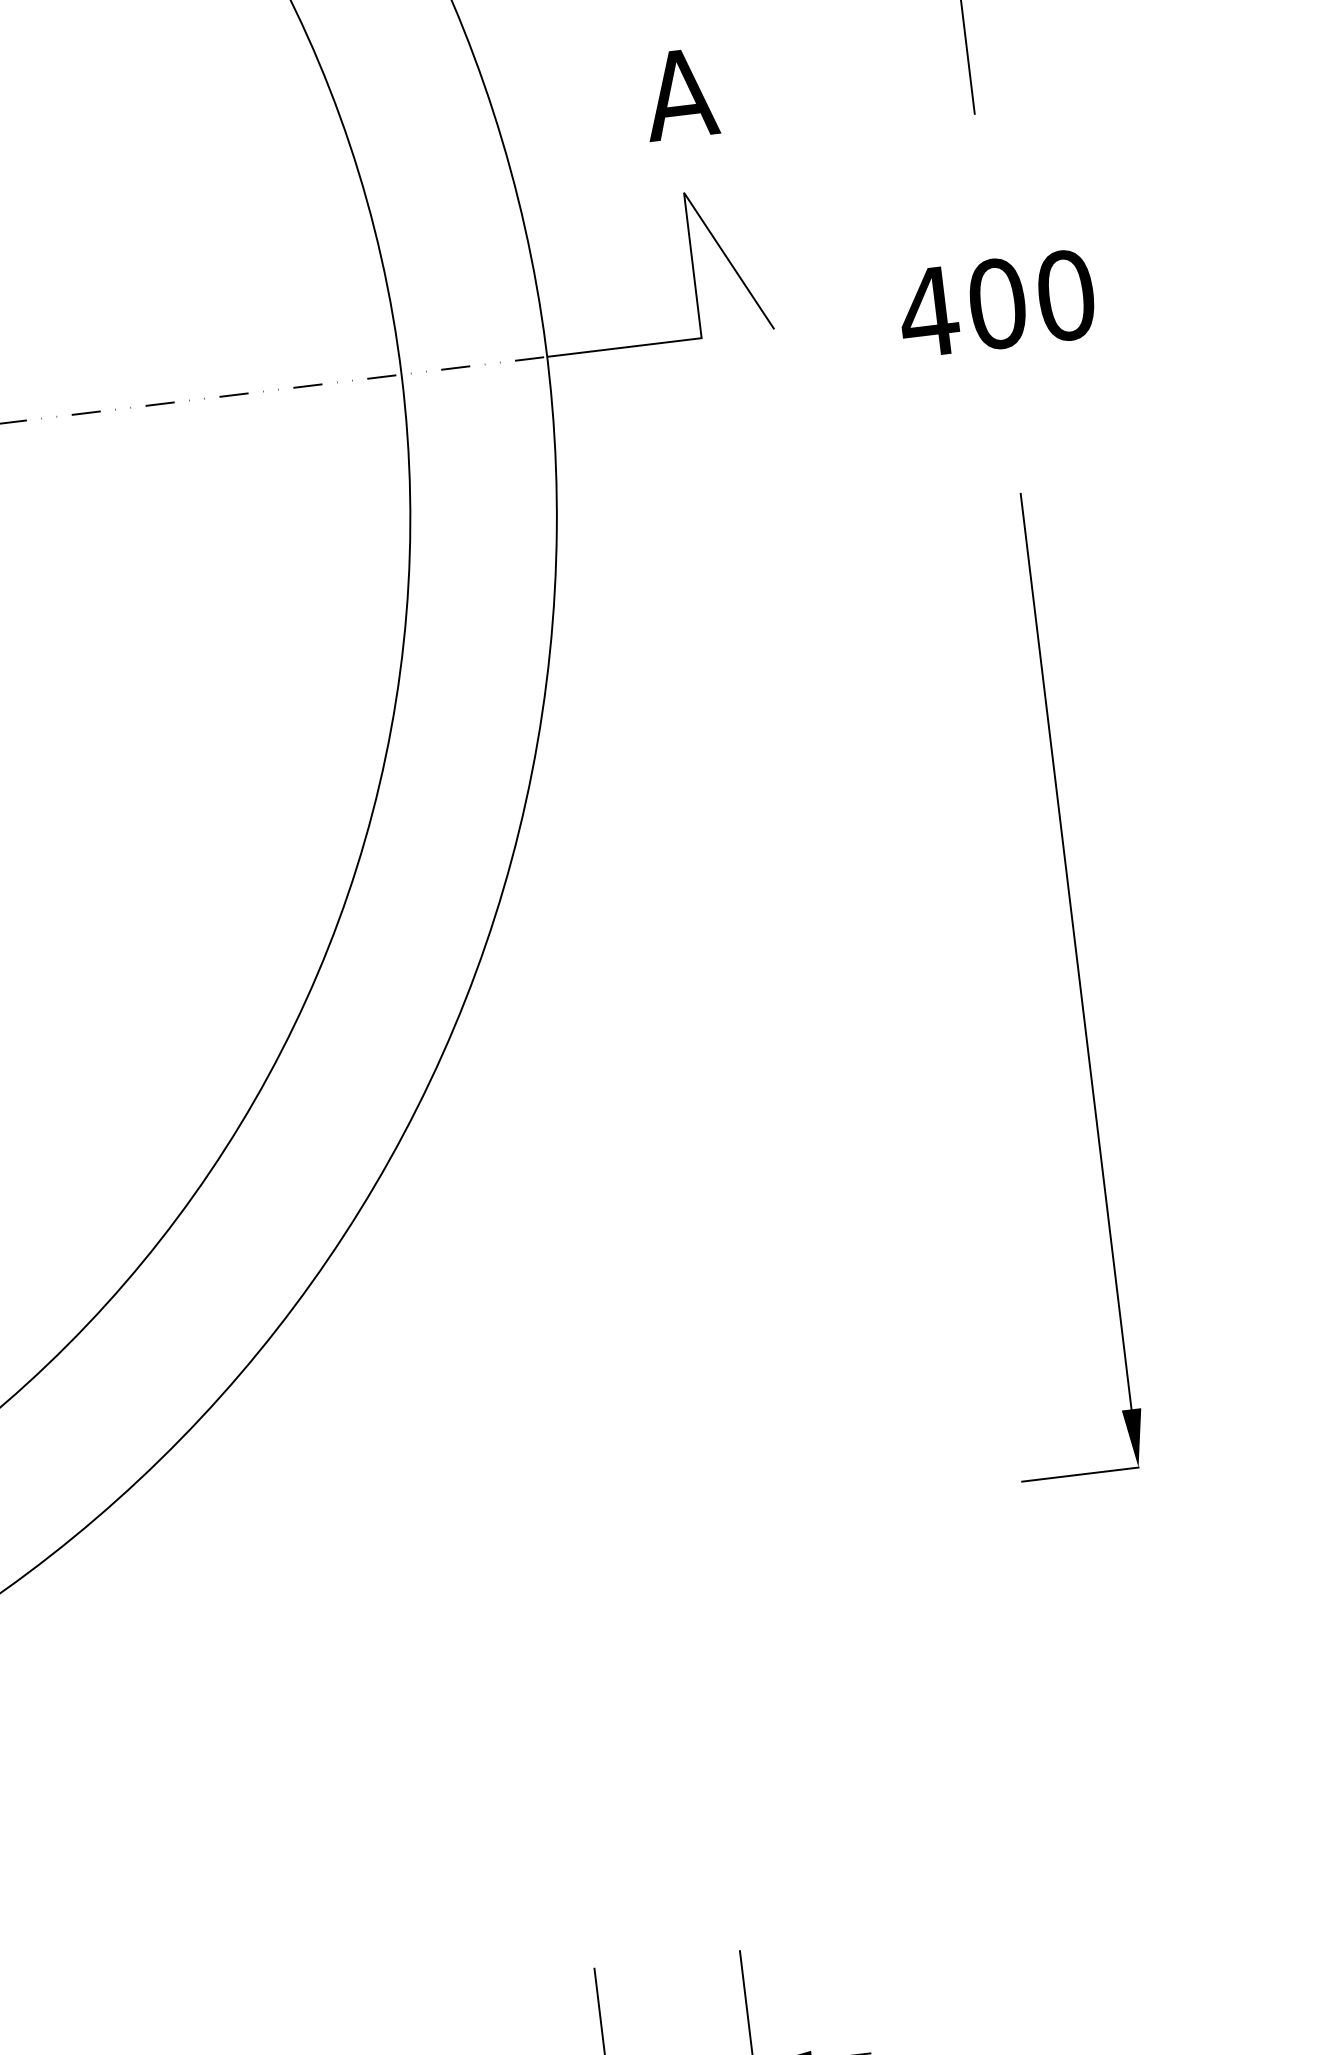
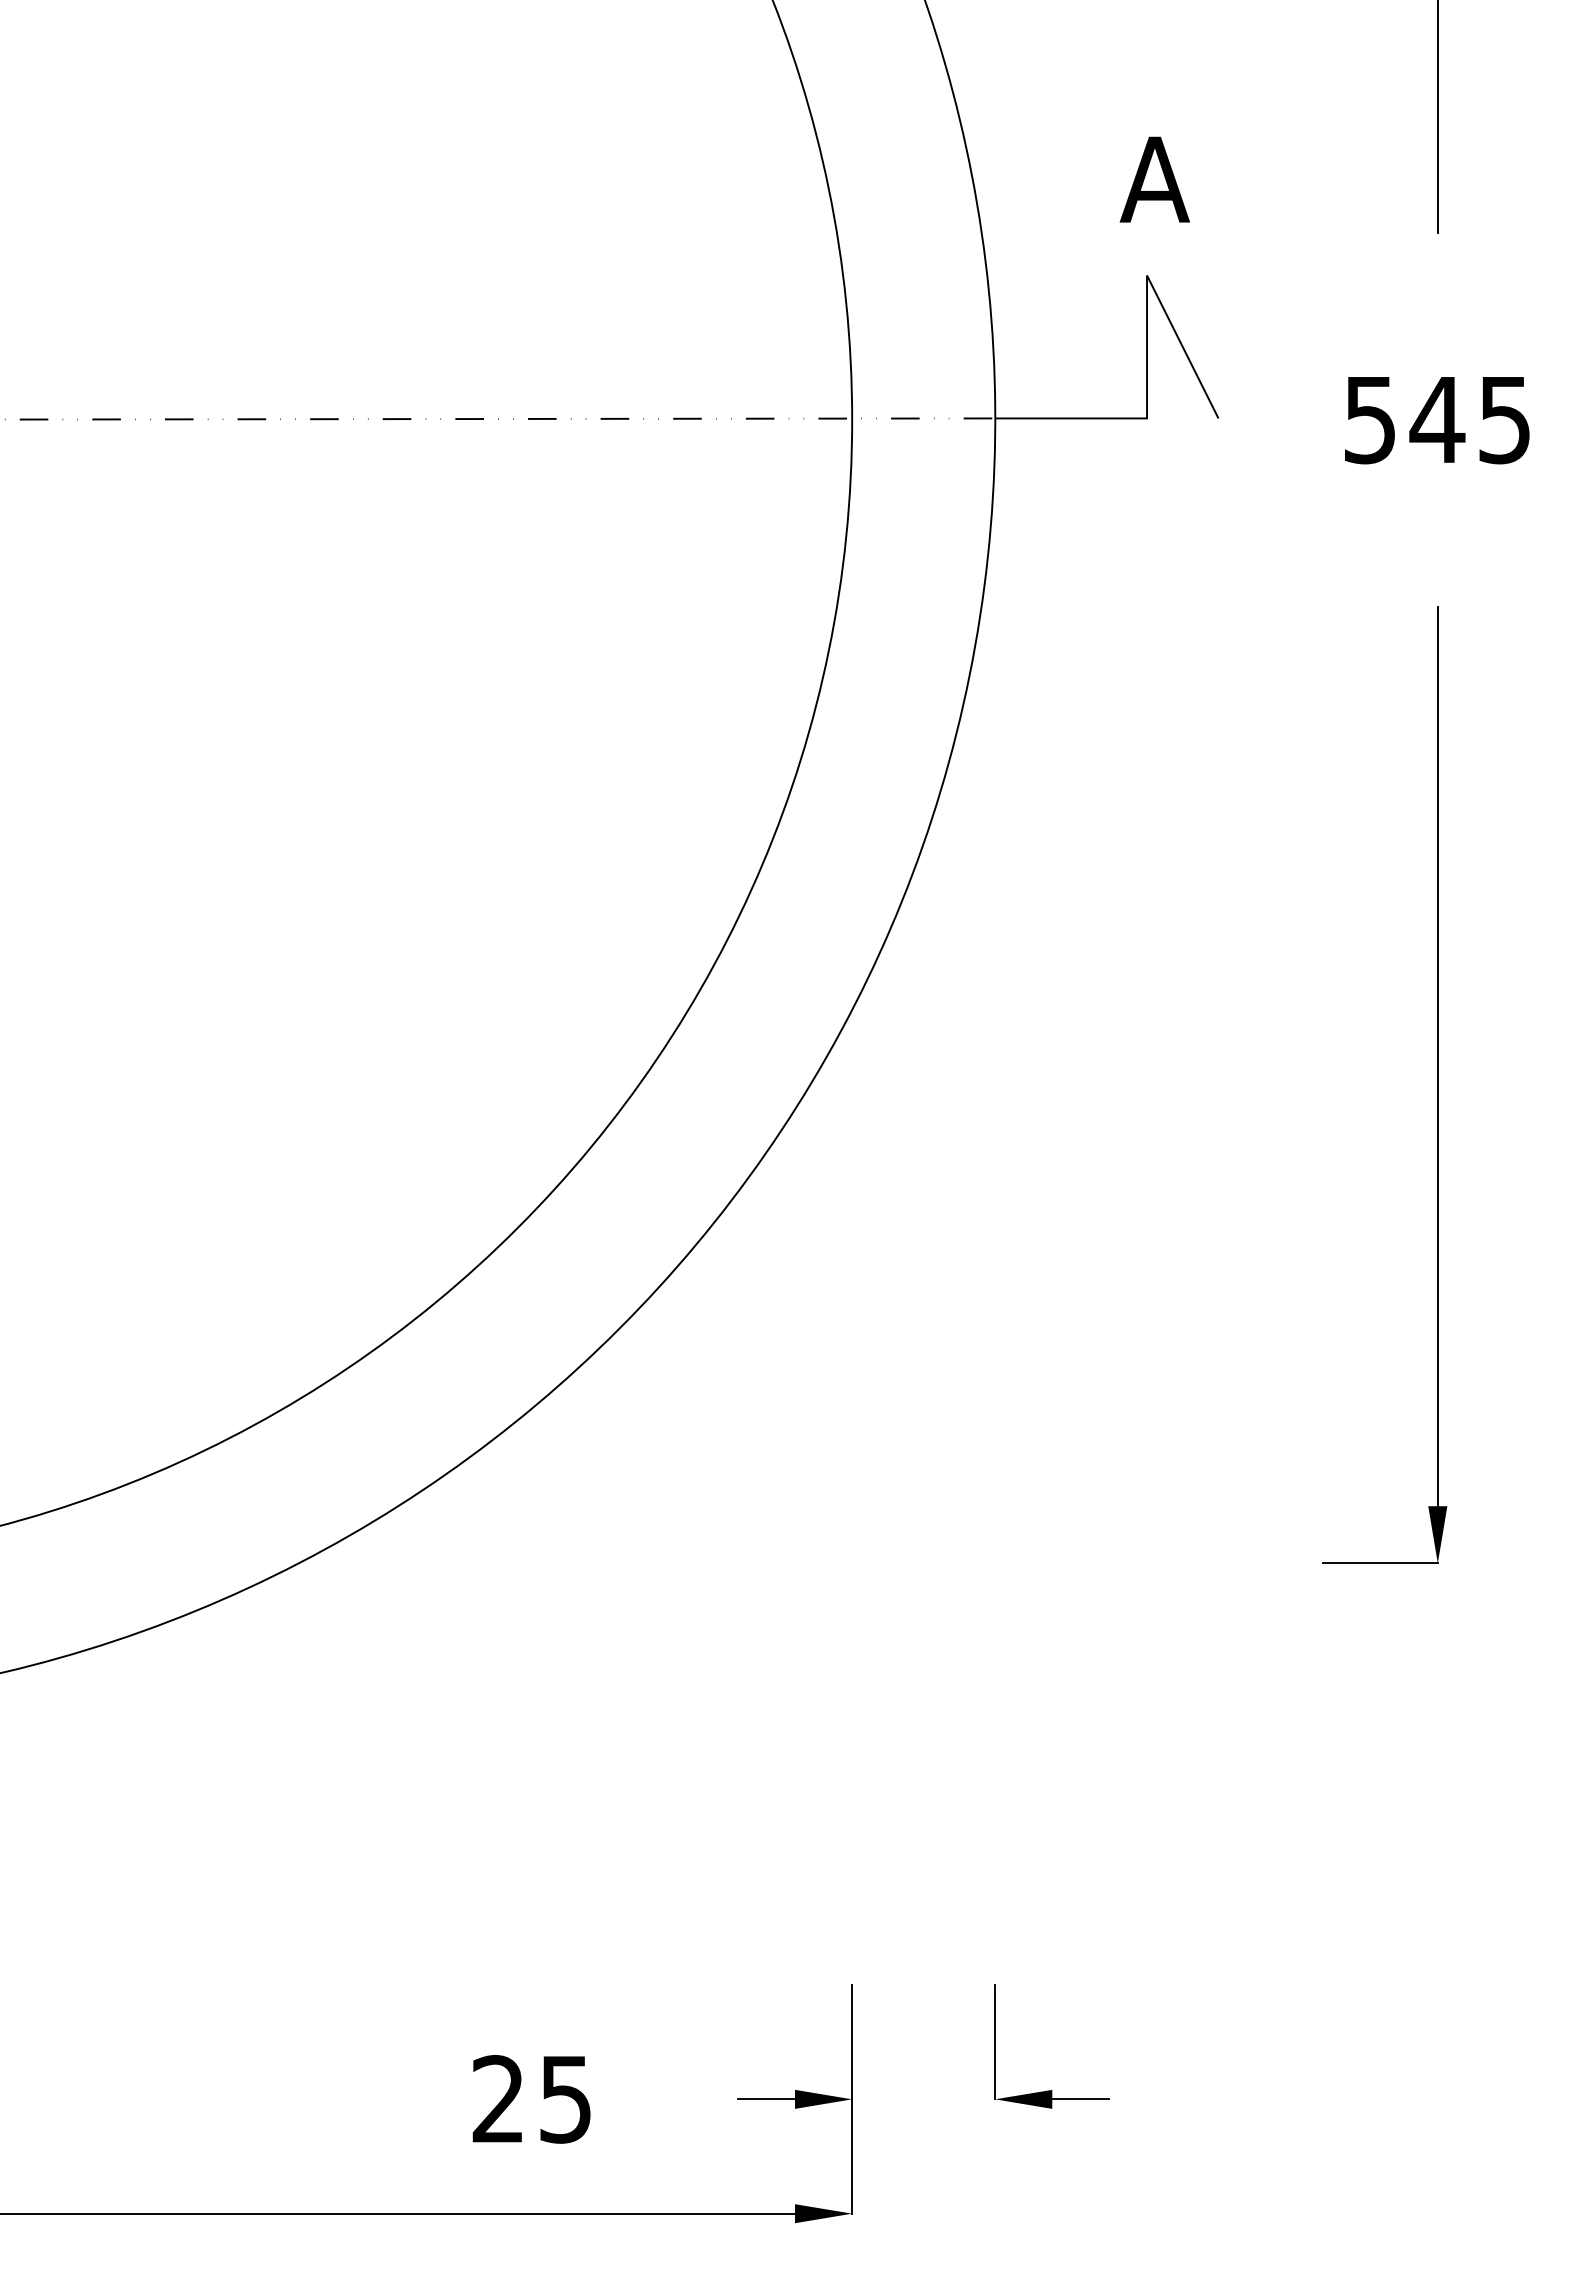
text: (996, 303) -> (1436, 419), 400 -> 545

